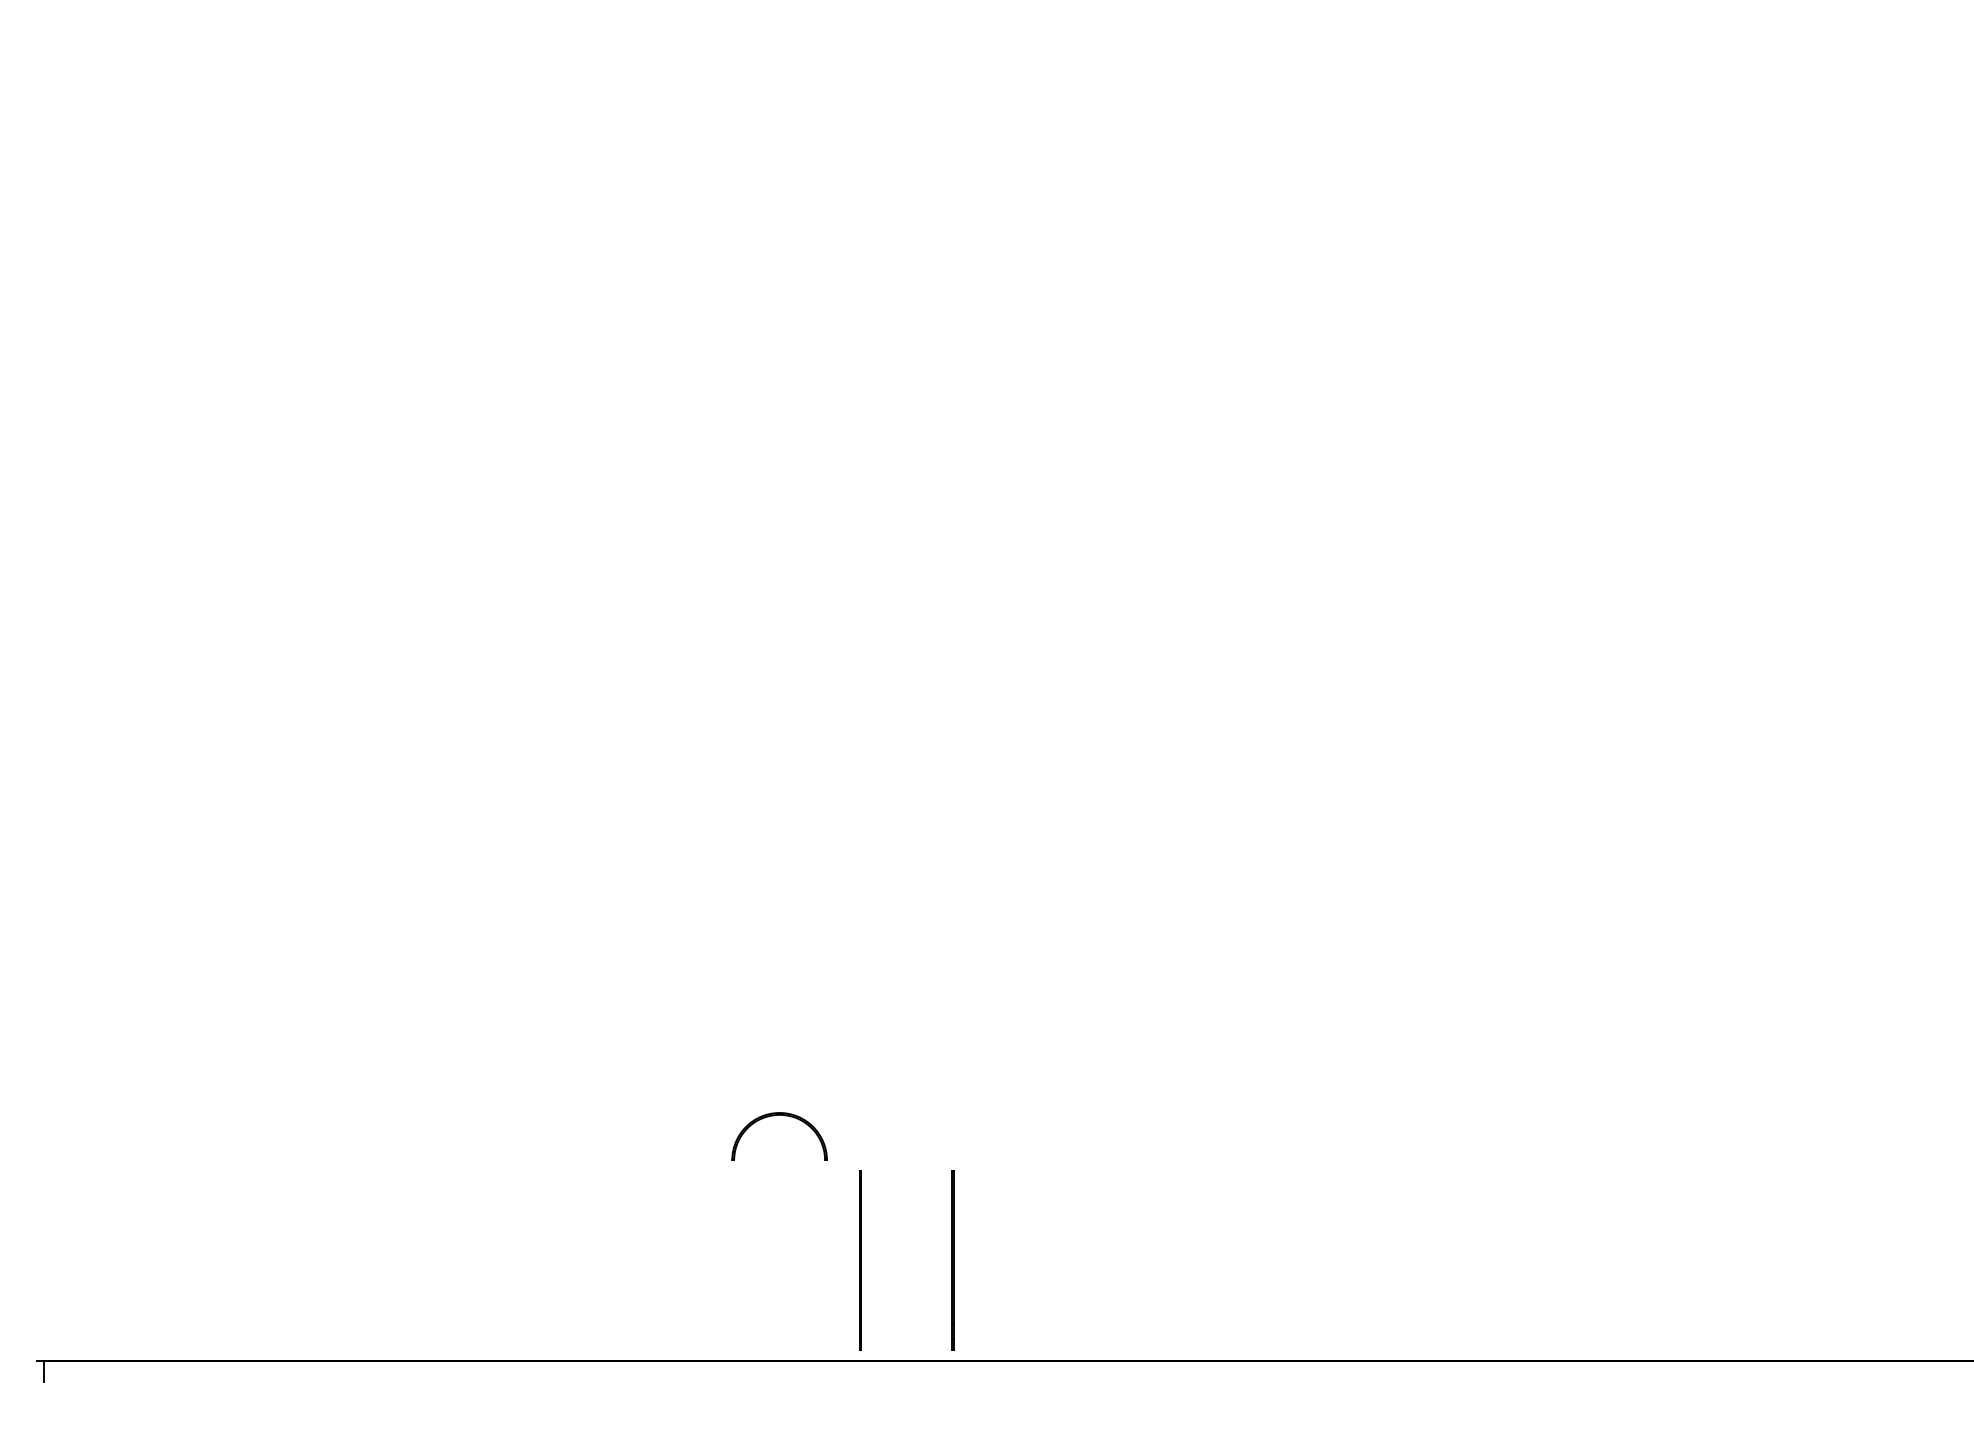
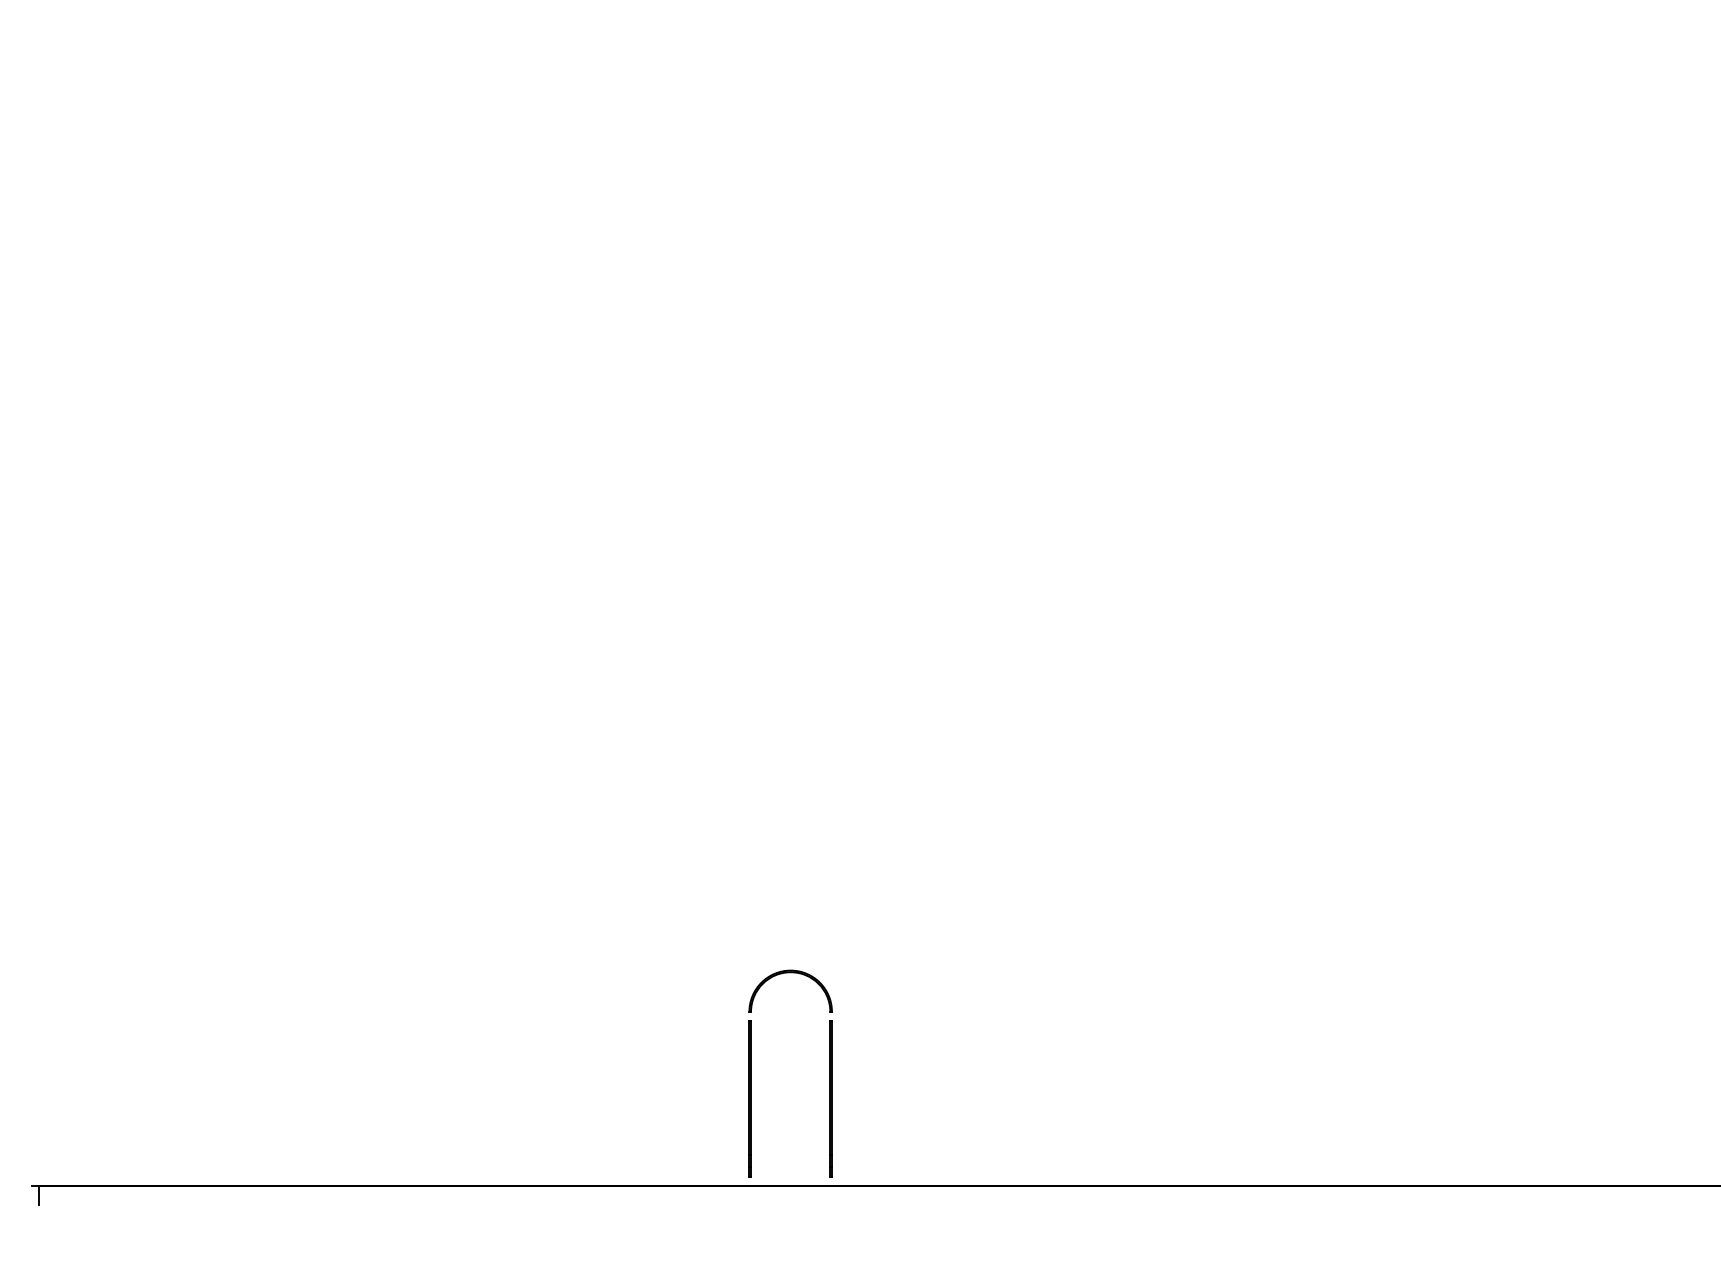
part: (779, 1116) -> (790, 973), moved

